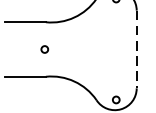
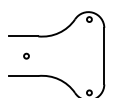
circle: (44, 48) -> (26, 55), moved
line: (136, 49) -> (104, 56), dashed -> solid

